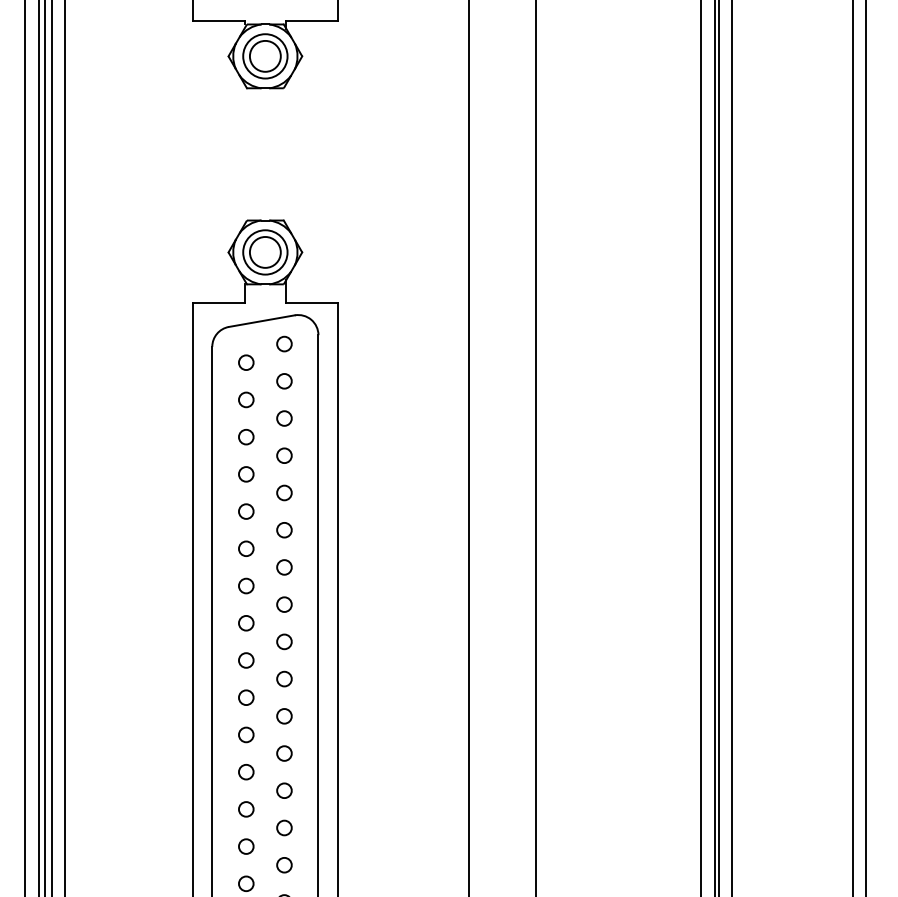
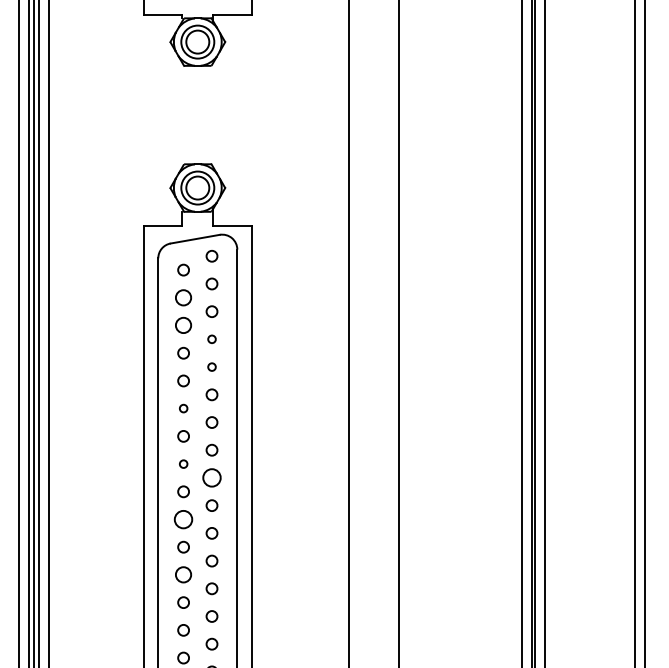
circle: (246, 399) -> (183, 297), size x1.4
circle: (246, 437) -> (183, 325), size x1.4
circle: (284, 455) -> (212, 339), size x0.7
circle: (284, 492) -> (212, 366), size x0.7
circle: (246, 548) -> (183, 408), size x0.7
circle: (246, 623) -> (183, 464), size x0.7
circle: (284, 641) -> (212, 477), size x1.6
circle: (246, 697) -> (183, 519), size x1.6
circle: (246, 772) -> (183, 575), size x1.4

